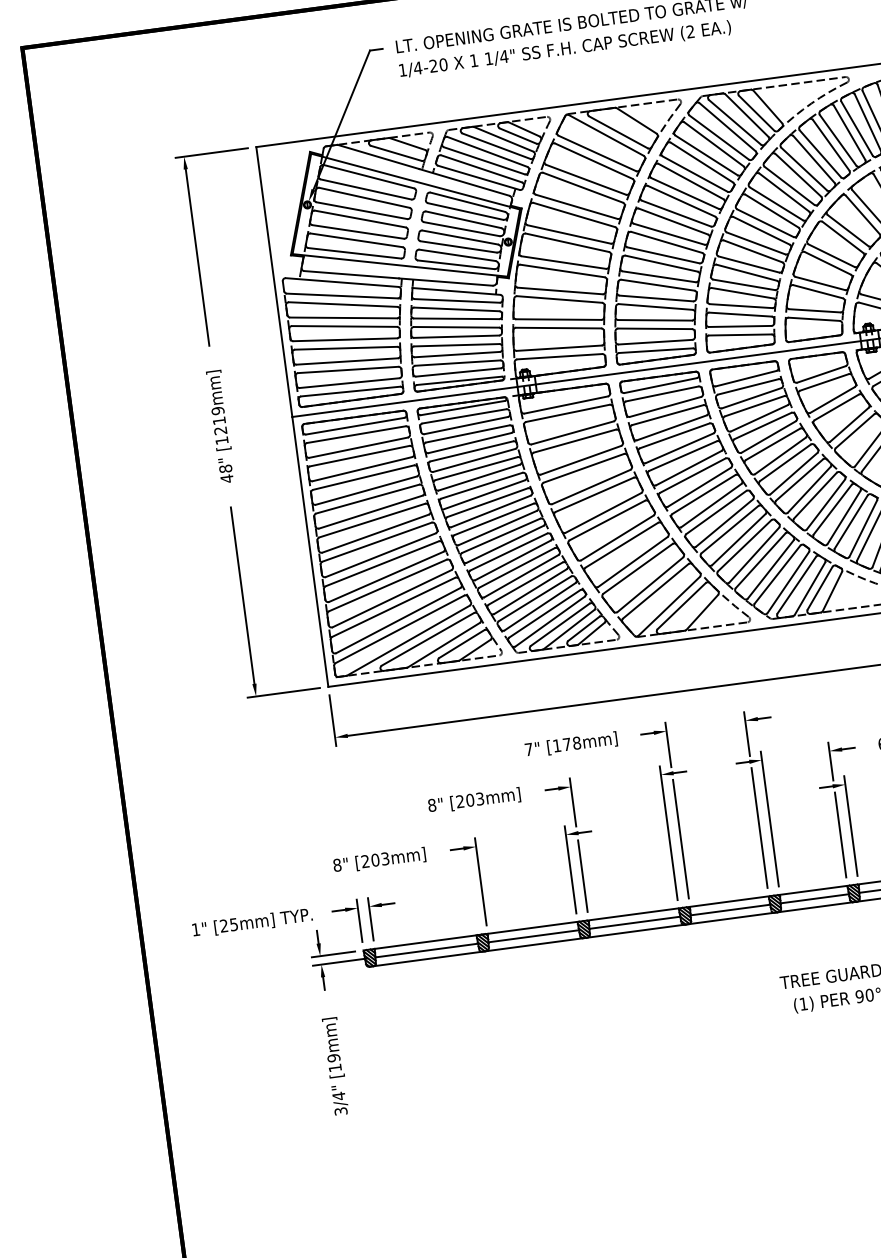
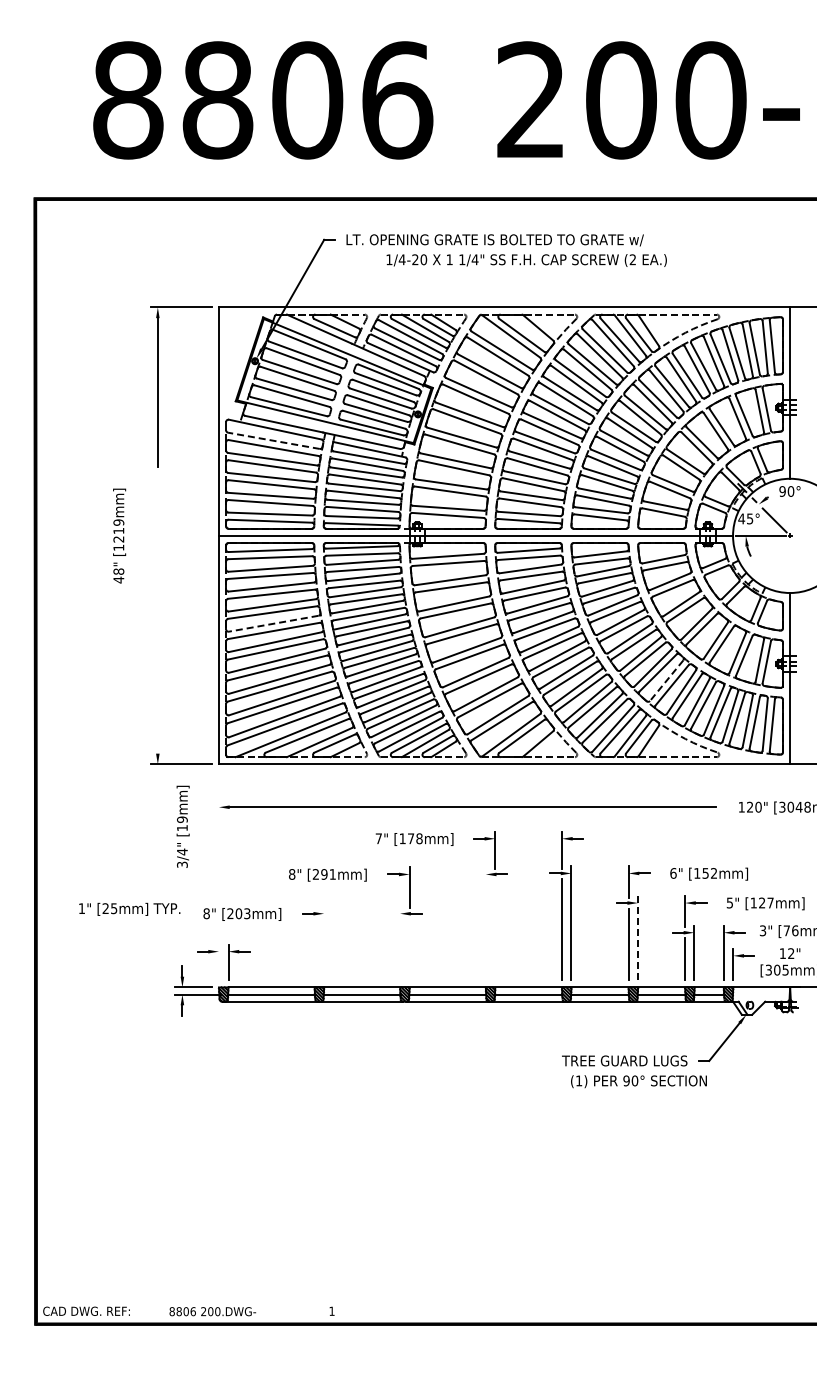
text: (564, 49) -> (526, 260), moved
line: (341, 295) -> (273, 440), solid -> dashed
text: (220, 426) -> (119, 535), moved
line: (370, 511) -> (273, 623), solid -> dashed
line: (843, 518) -> (666, 681), solid -> dashed
line: (242, 595) -> (157, 678), removed
line: (332, 720) -> (218, 792), removed
text: (475, 799) -> (328, 874), [203mm] -> [291mm]
line: (851, 825) -> (638, 937), solid -> dashed
line: (668, 832) -> (485, 923), removed
line: (681, 839) -> (495, 930), removed
line: (571, 869) -> (400, 943), removed
line: (582, 875) -> (409, 949), removed
line: (481, 881) -> (324, 943), removed
line: (359, 921) -> (218, 962), removed
text: (252, 922) -> (129, 908), moved
text: (335, 1066) -> (182, 826), moved

